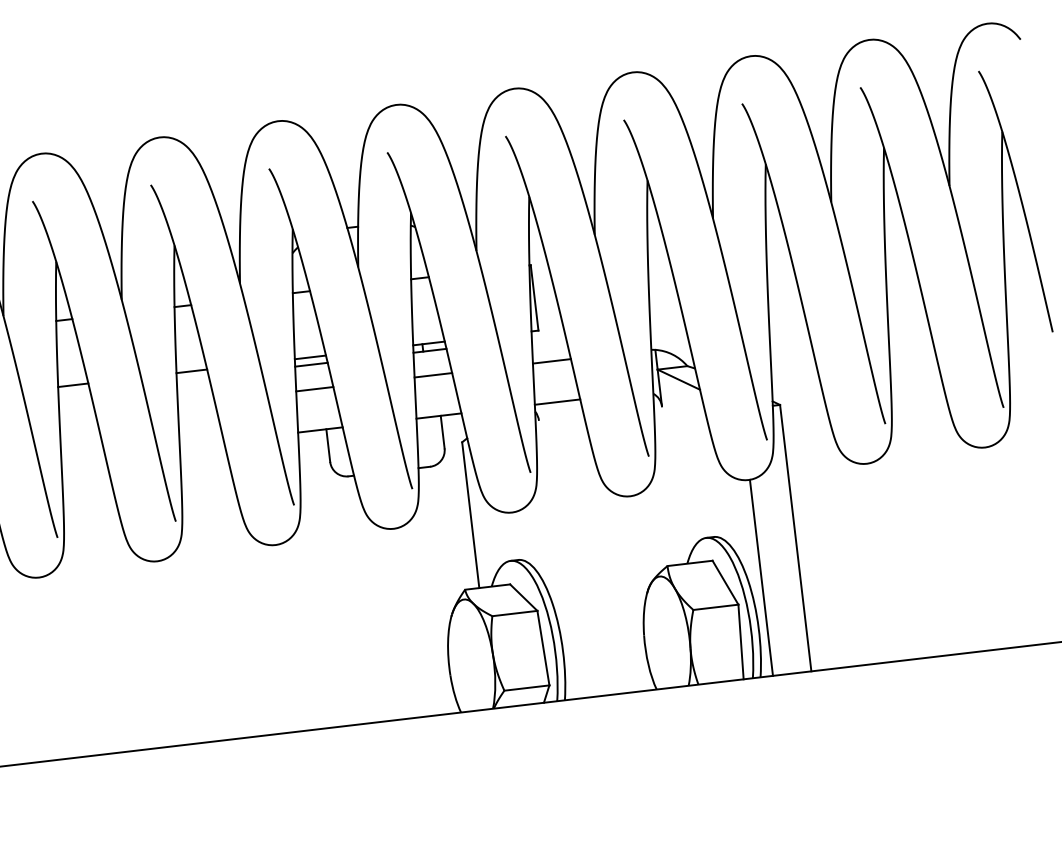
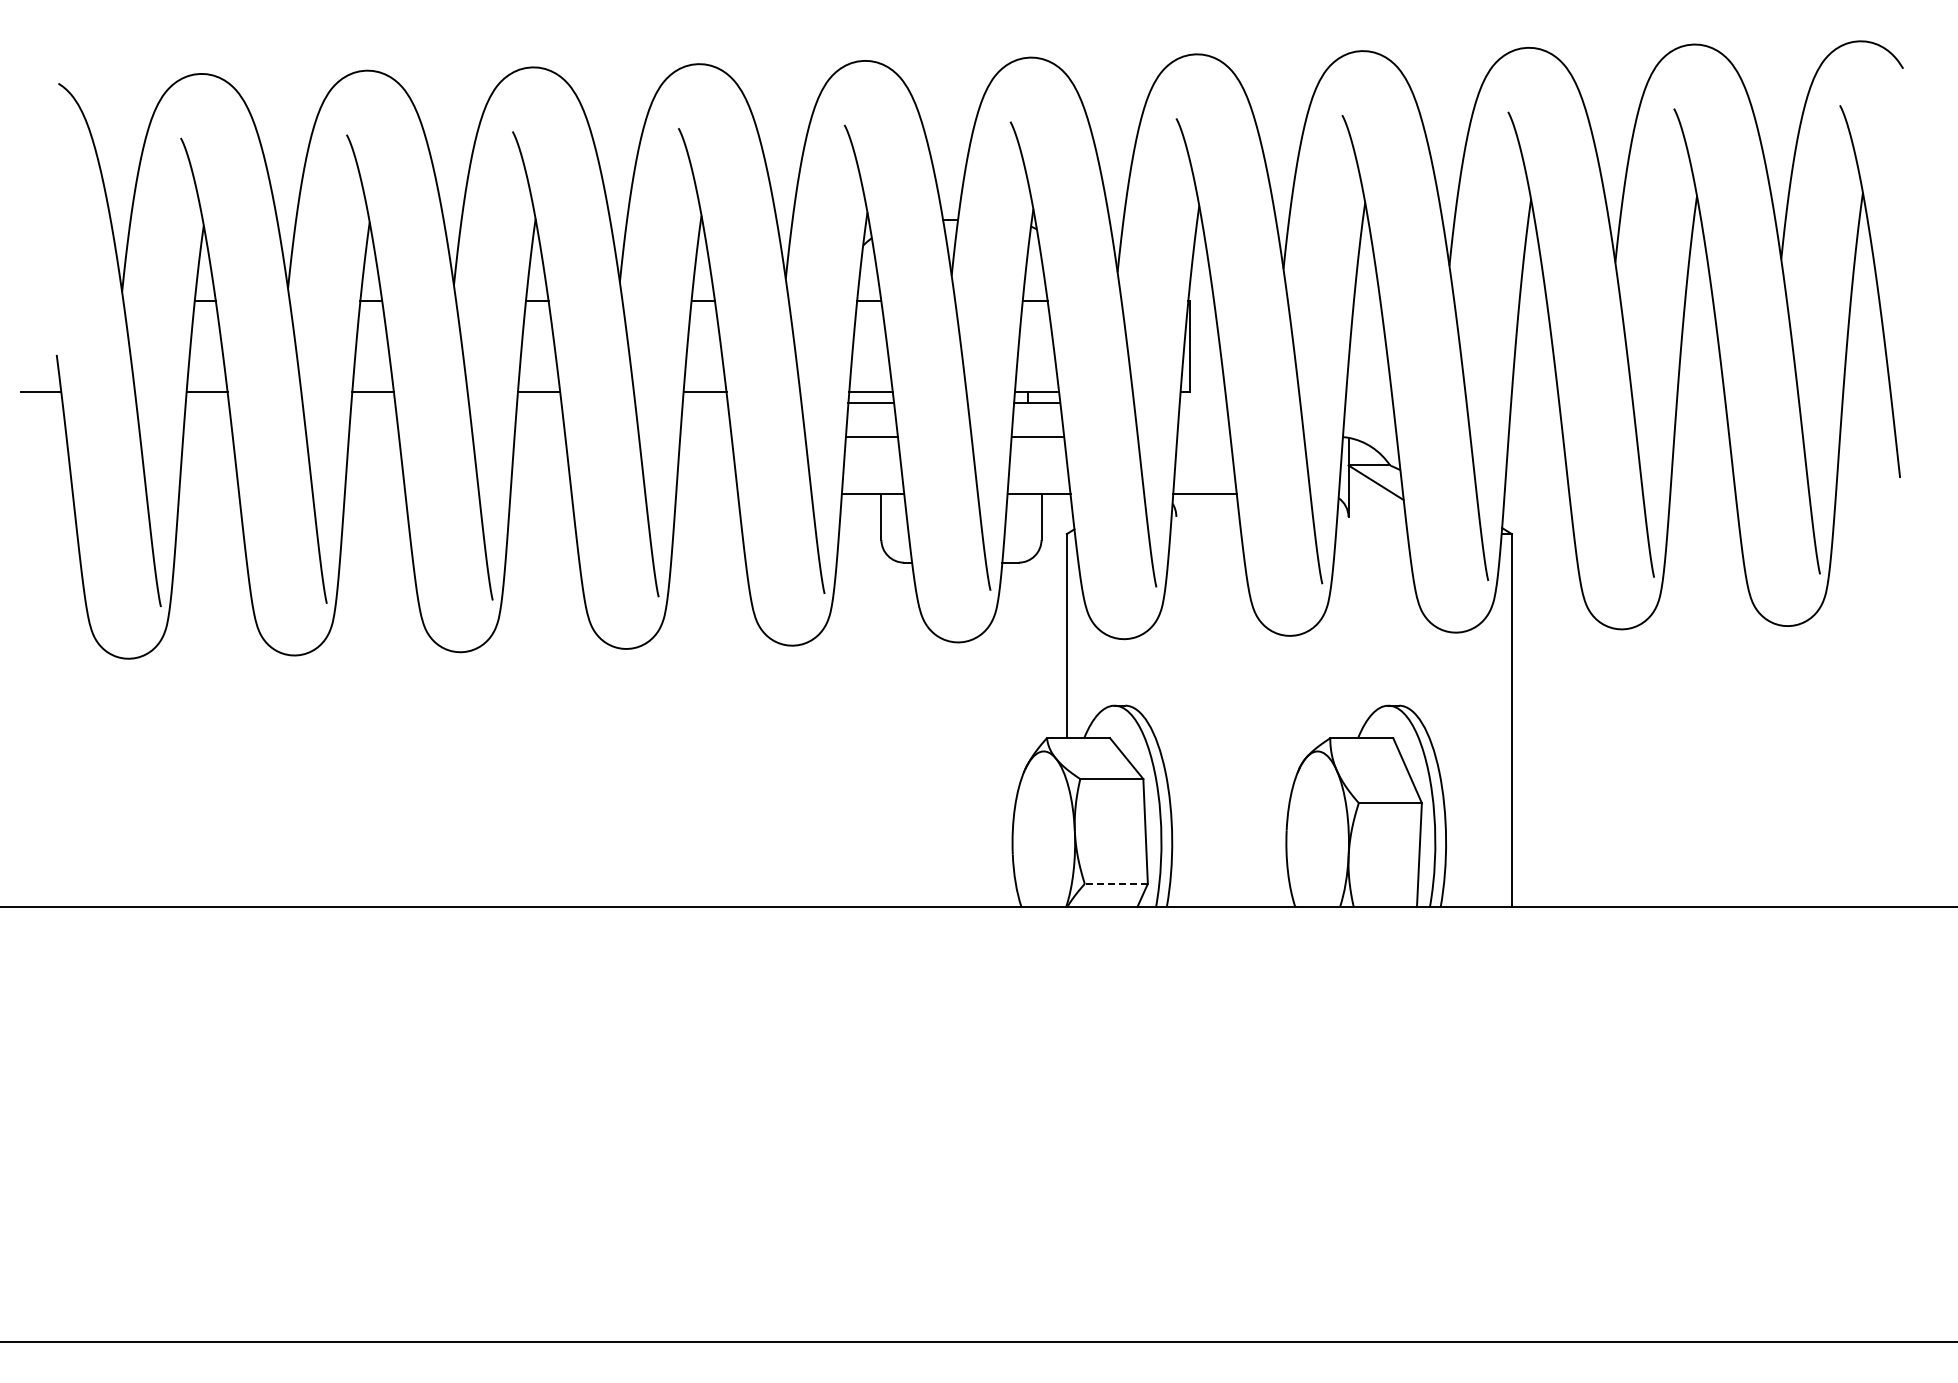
line: (551, 361) -> (1203, 436), removed
line: (761, 577) -> (1458, 769), removed
line: (526, 687) -> (1116, 883), solid -> dashed

